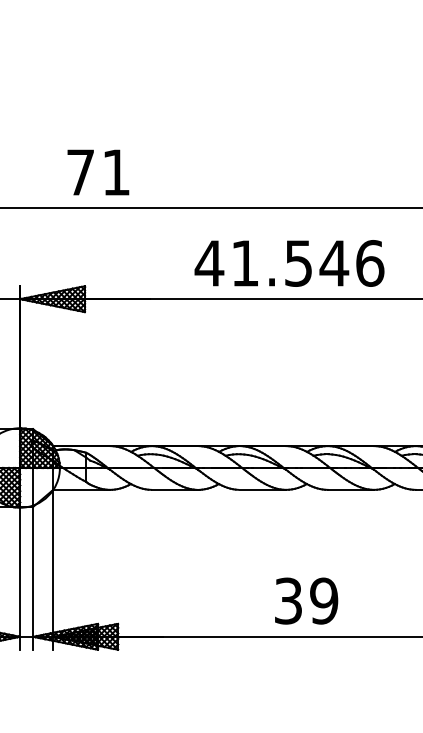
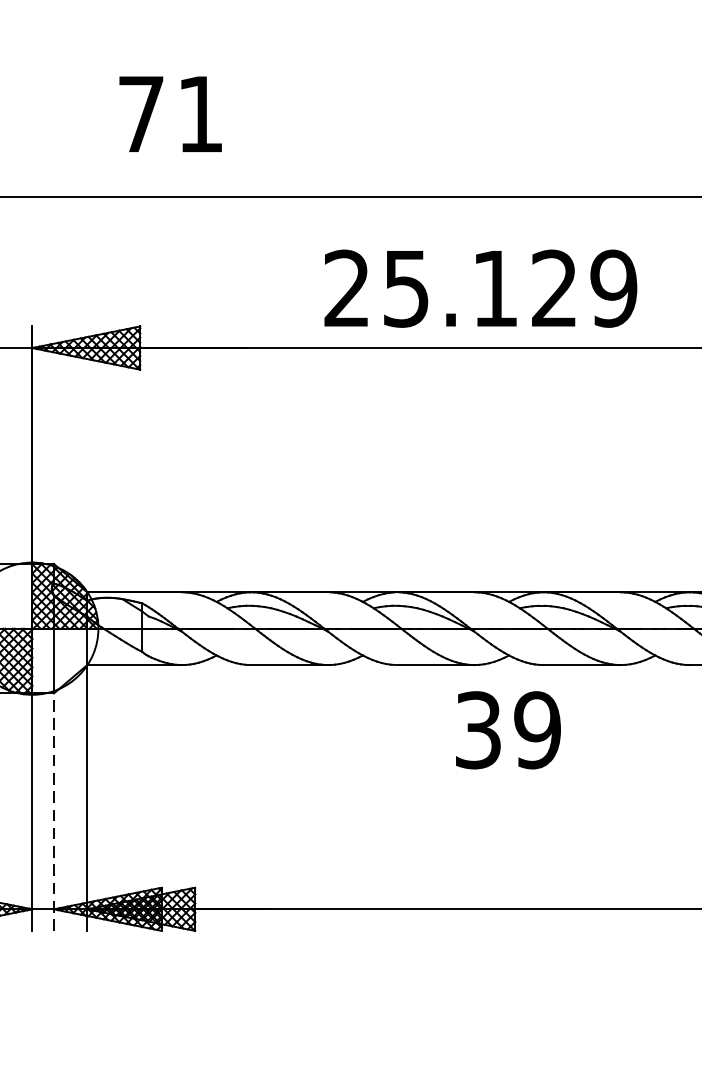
text: (98, 172) -> (170, 114), moved
text: (289, 263) -> (480, 288), 41.546 -> 25.129
line: (33, 577) -> (54, 810), solid -> dashed
text: (306, 600) -> (508, 729), moved

